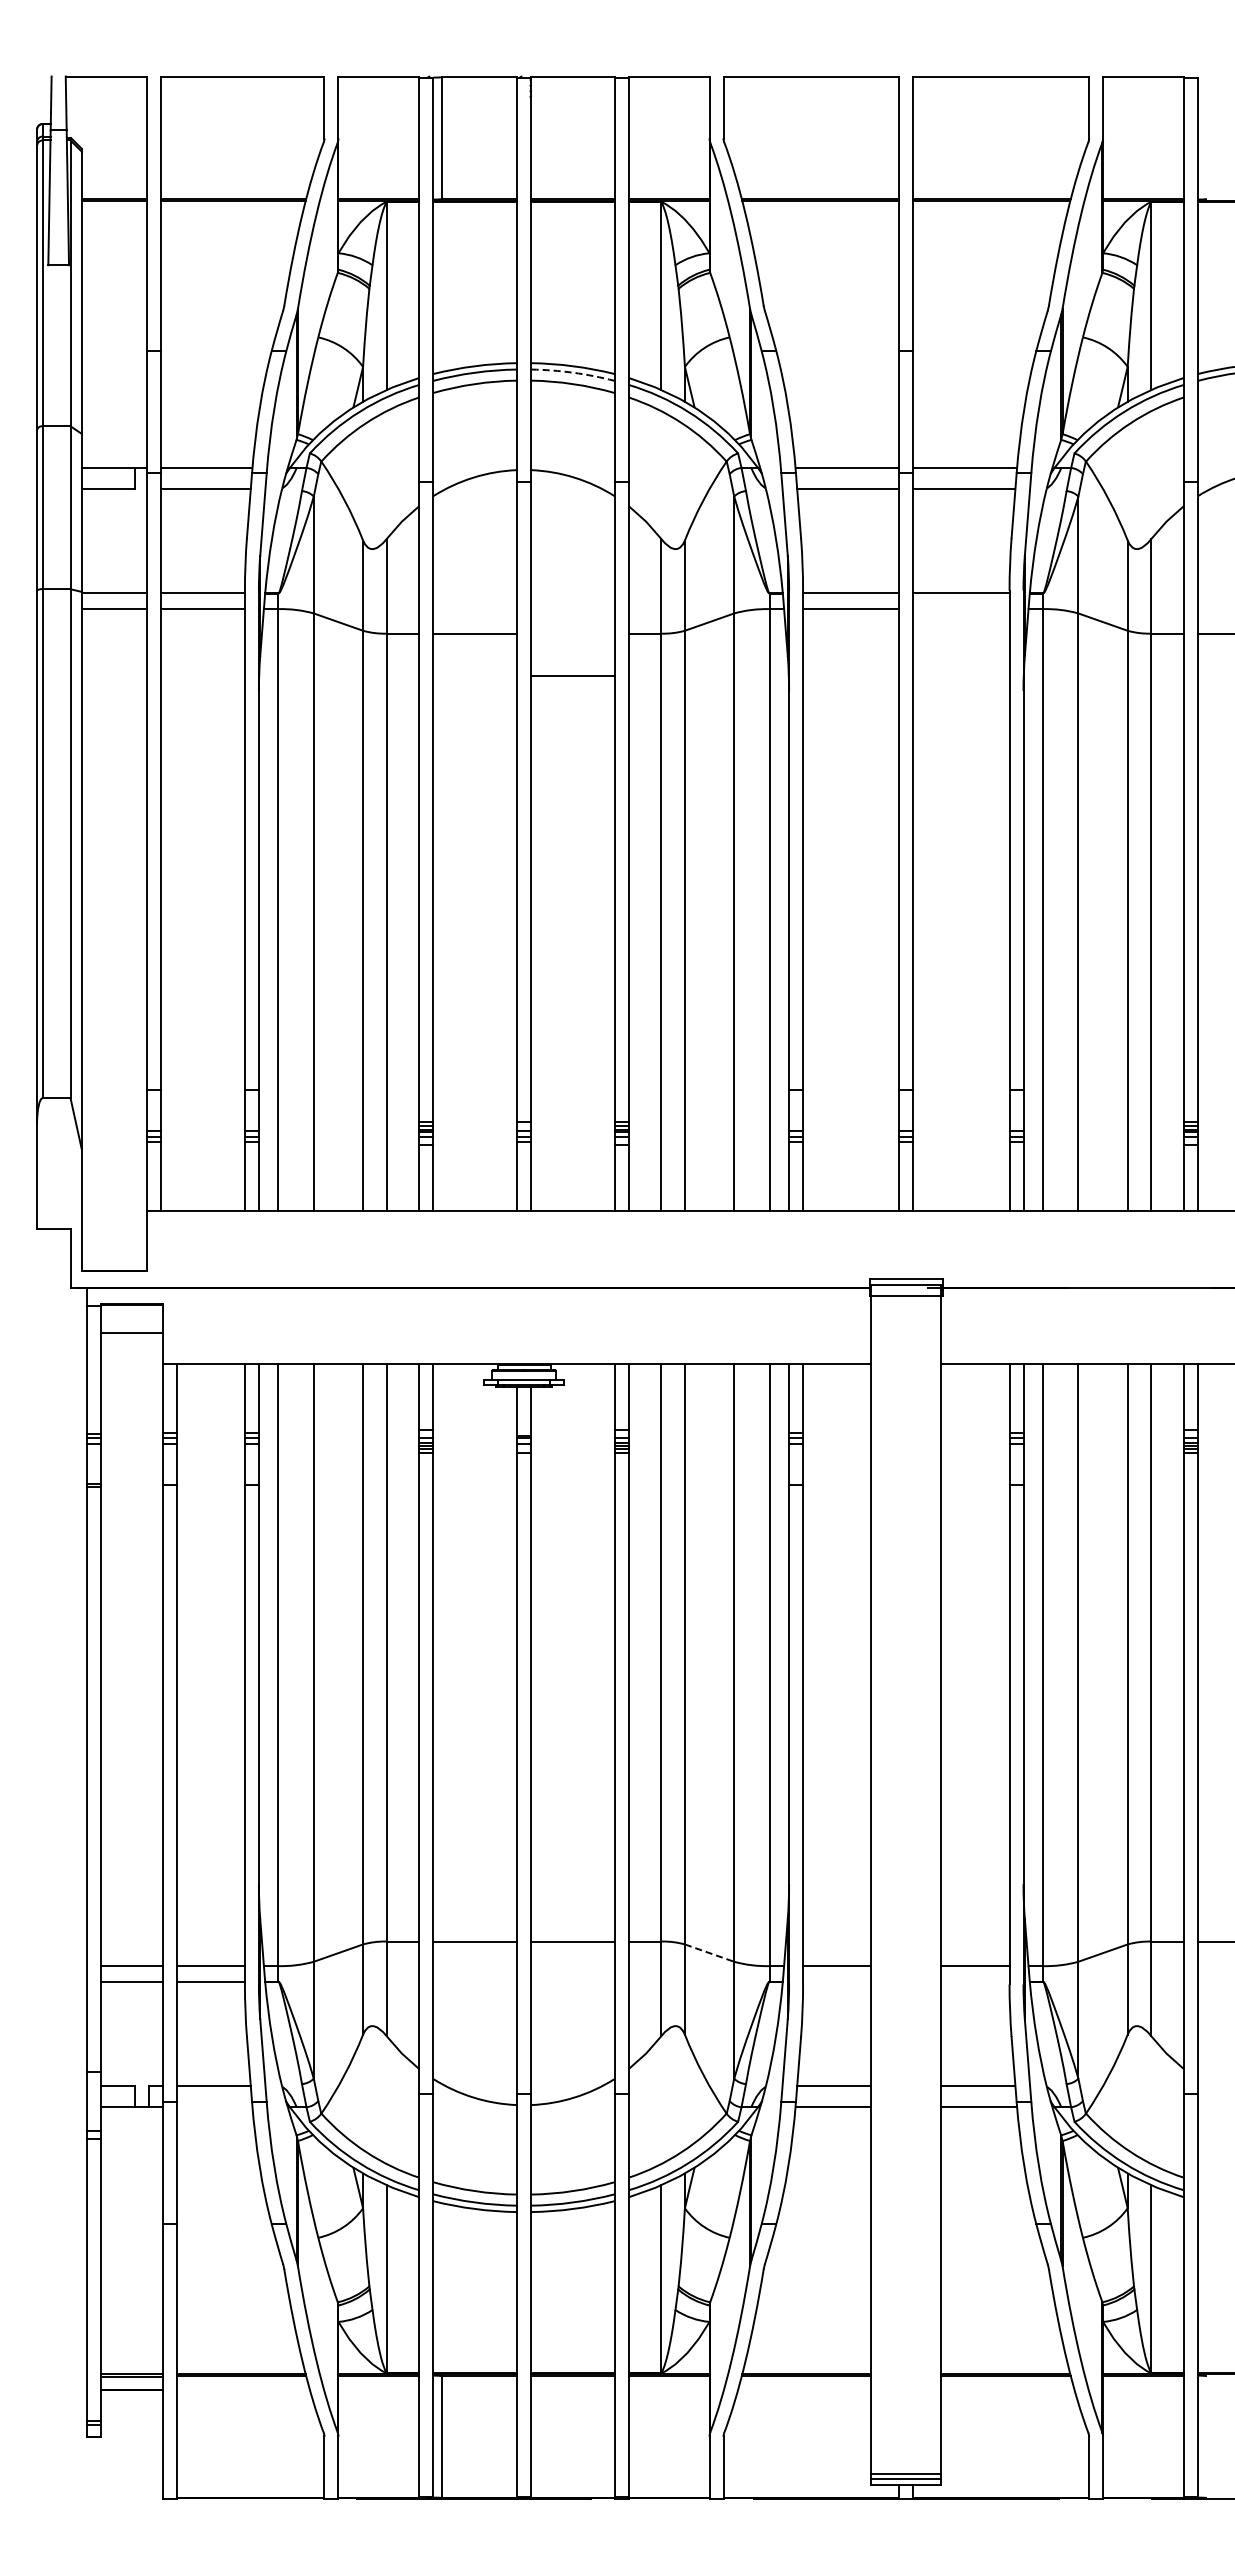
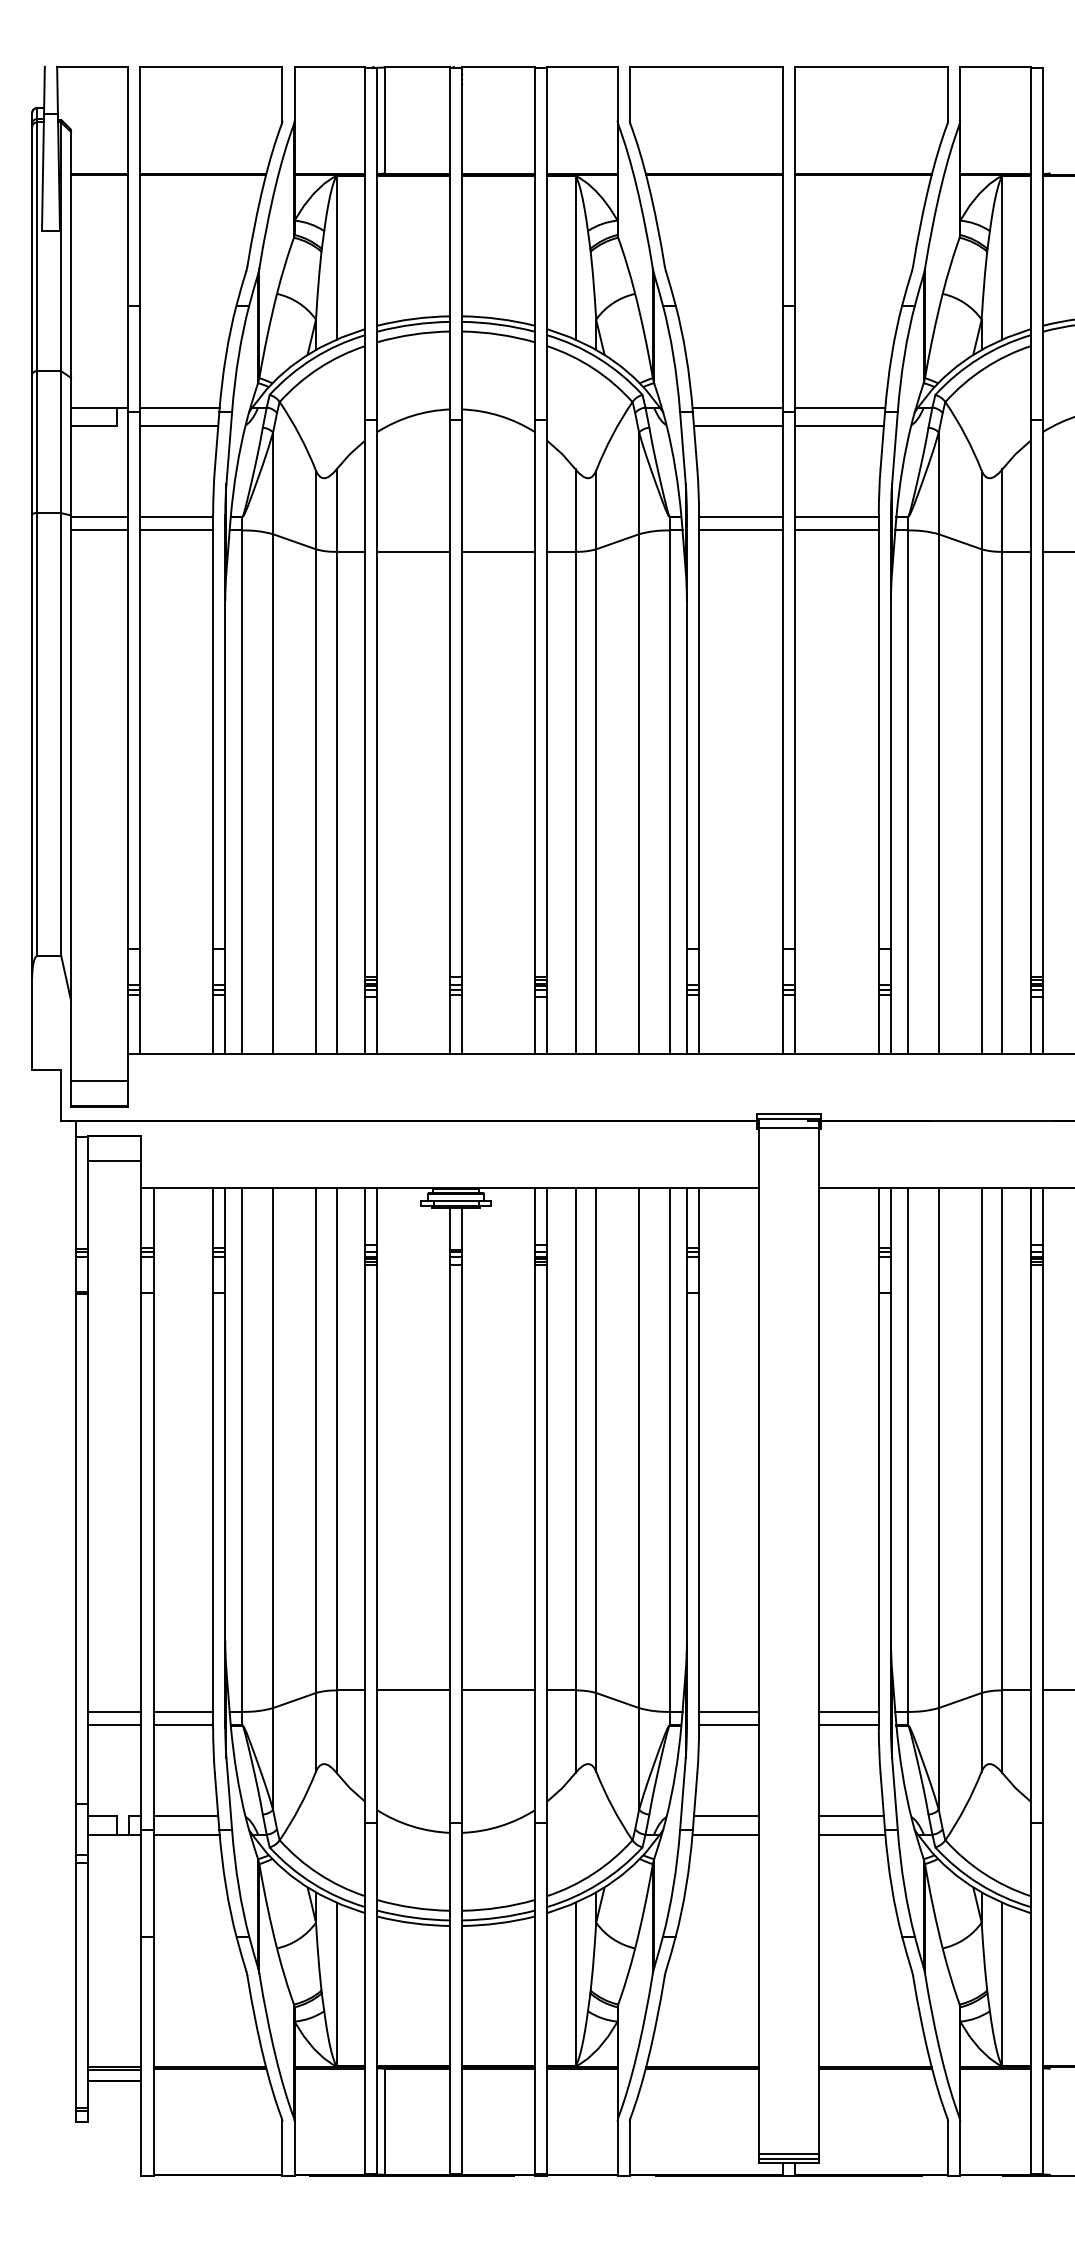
arc: (573, 372) -> (499, 324), dashed -> solid
line: (961, 609) -> (836, 530), added
line: (572, 675) -> (498, 551), moved
line: (114, 1241) -> (99, 1081), added
line: (710, 1953) -> (618, 1700), dashed -> solid
line: (837, 1981) -> (729, 1725), added
line: (975, 1981) -> (849, 1725), added
line: (214, 2107) -> (186, 1834), added

